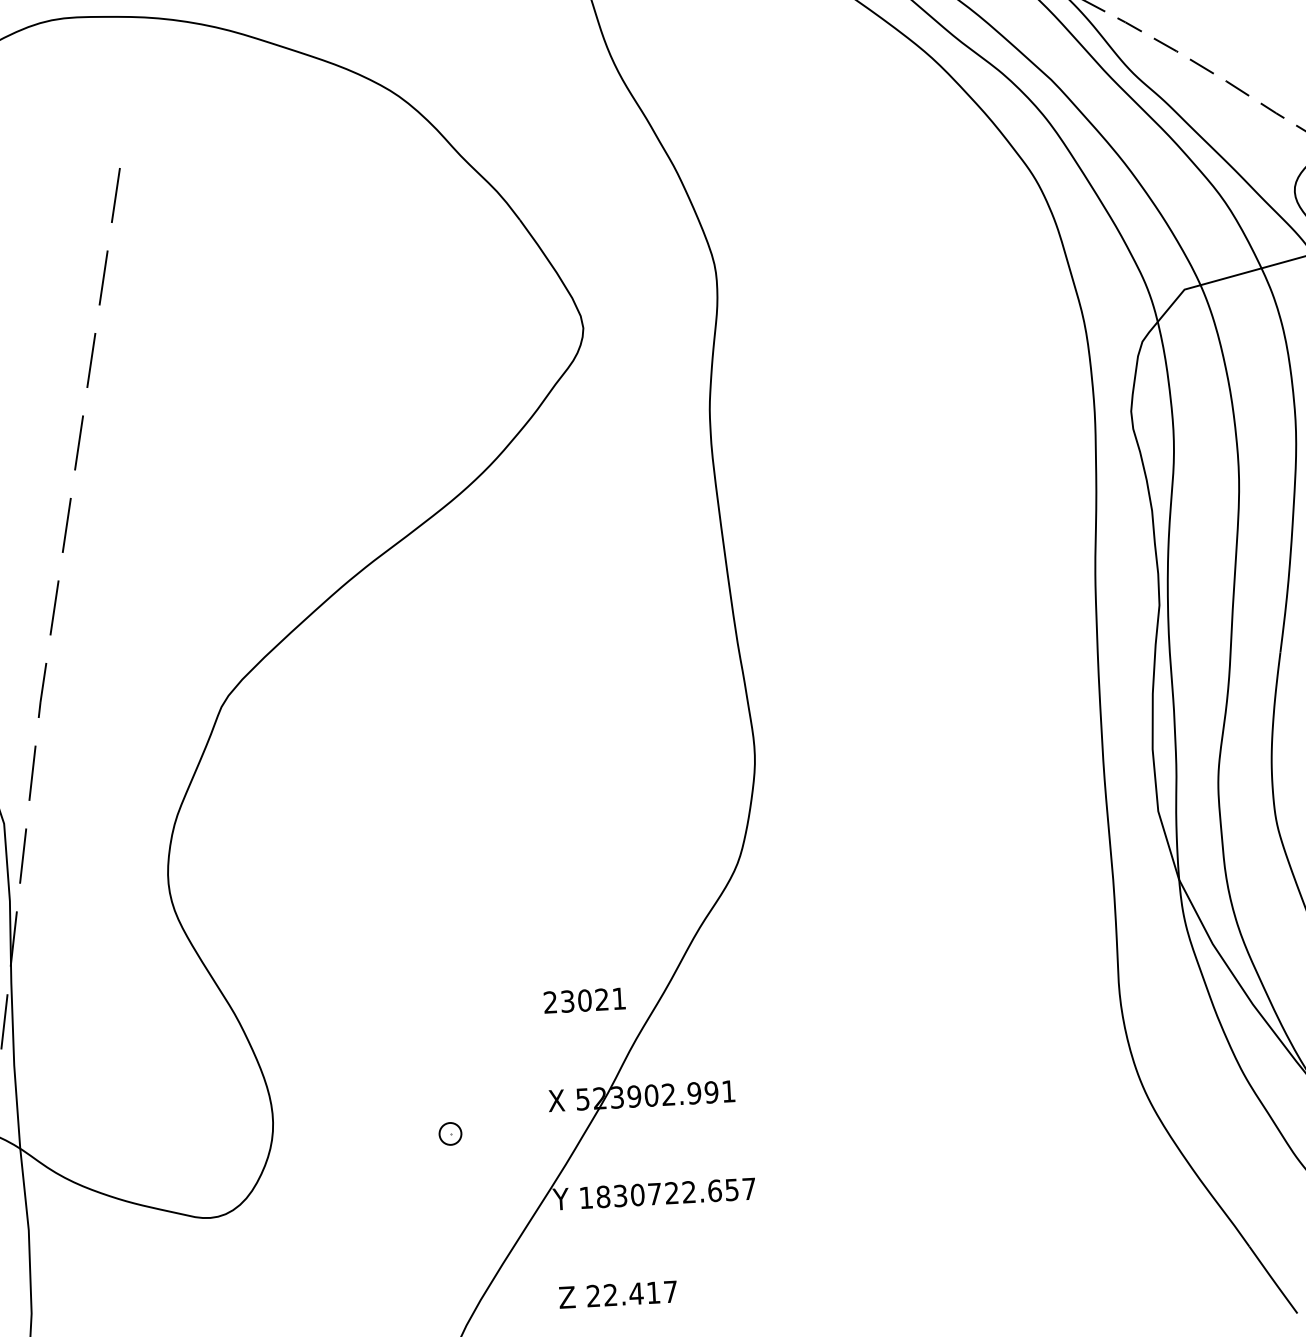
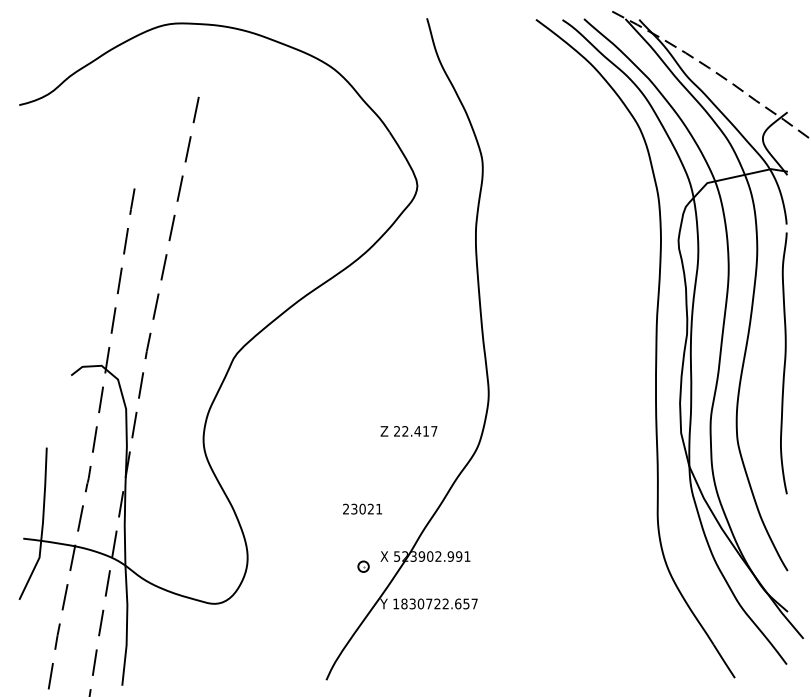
text: (584, 999) -> (362, 508), moved
part: (450, 1133) -> (363, 566), moved
text: (617, 1295) -> (408, 431), moved

